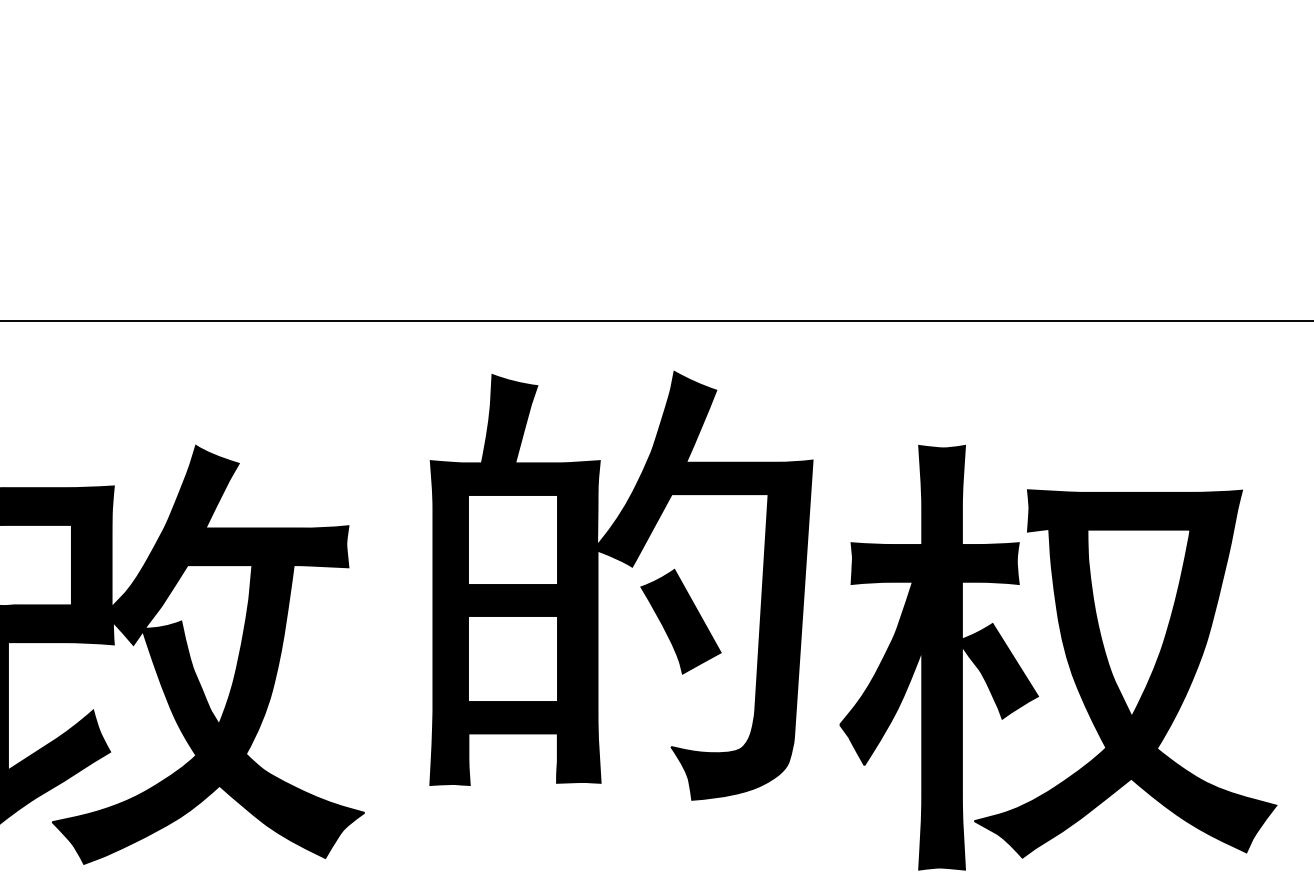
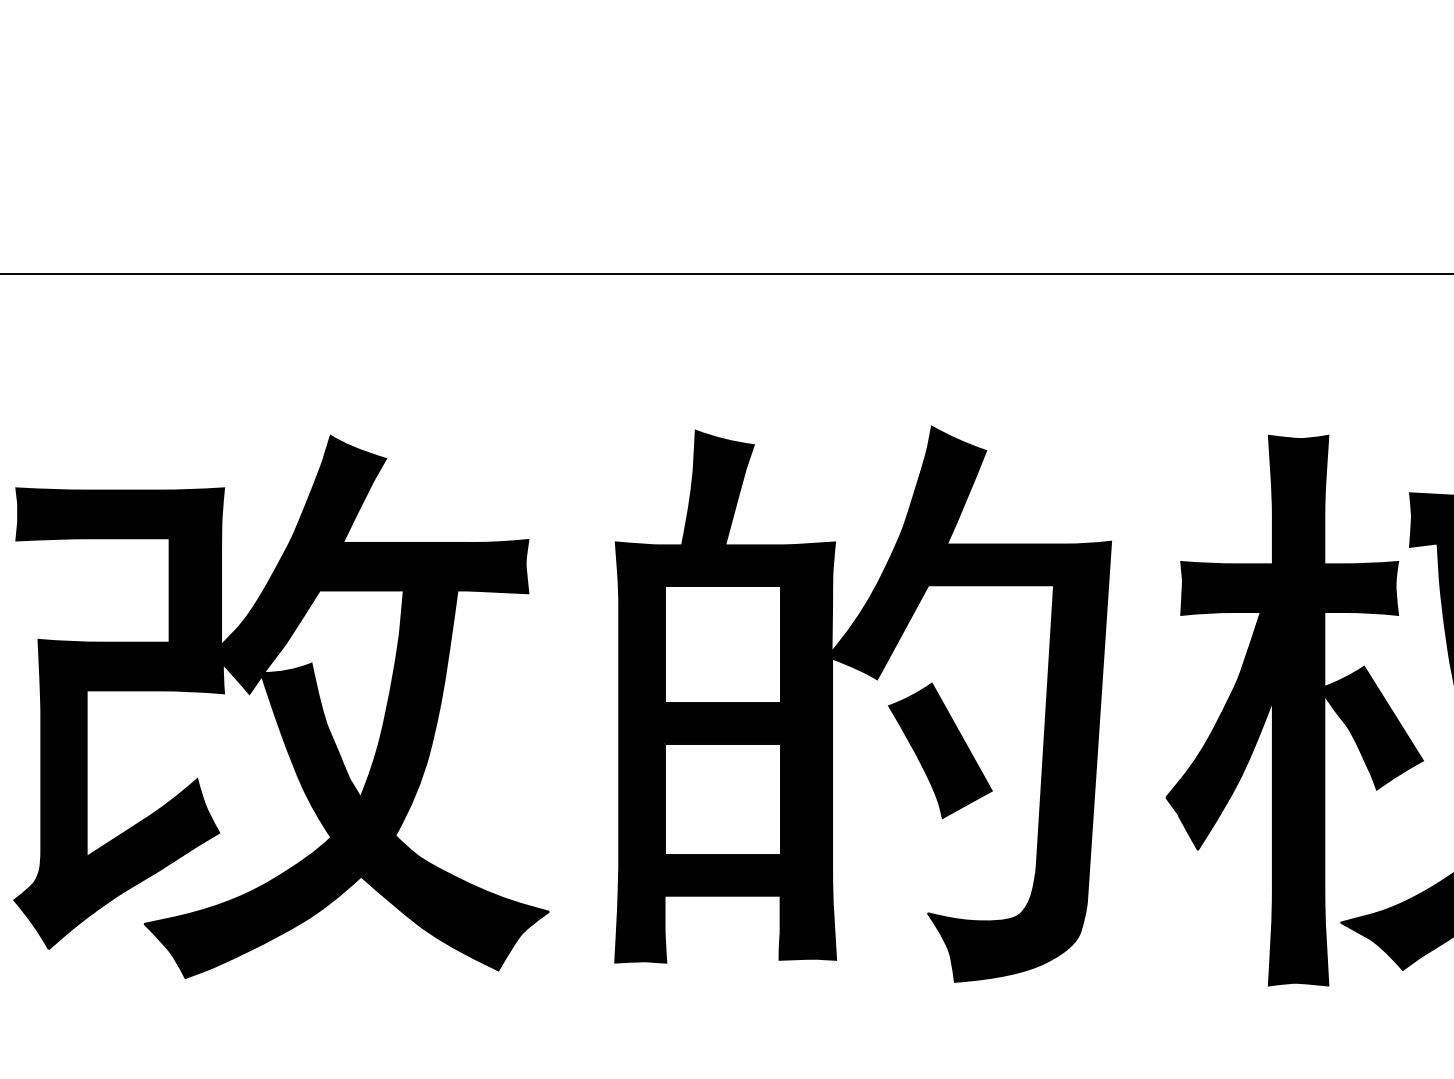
part: (640, 586) -> (887, 705), moved

